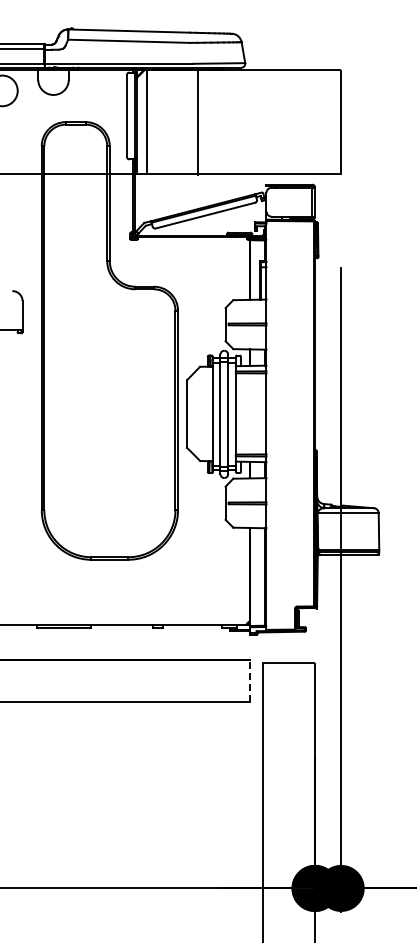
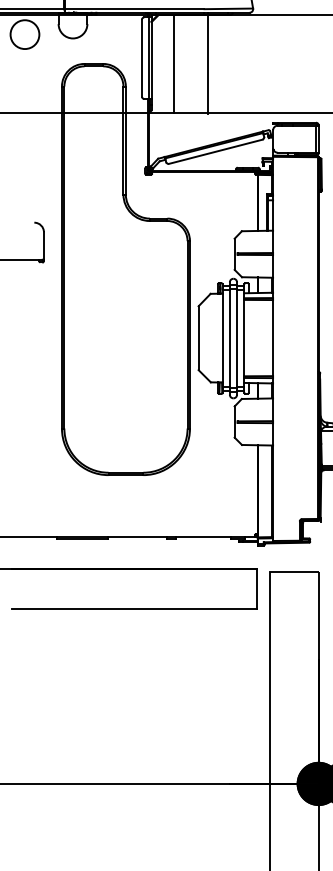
line: (147, 121) -> (174, 63), moved
line: (249, 681) -> (257, 589), dashed -> solid

